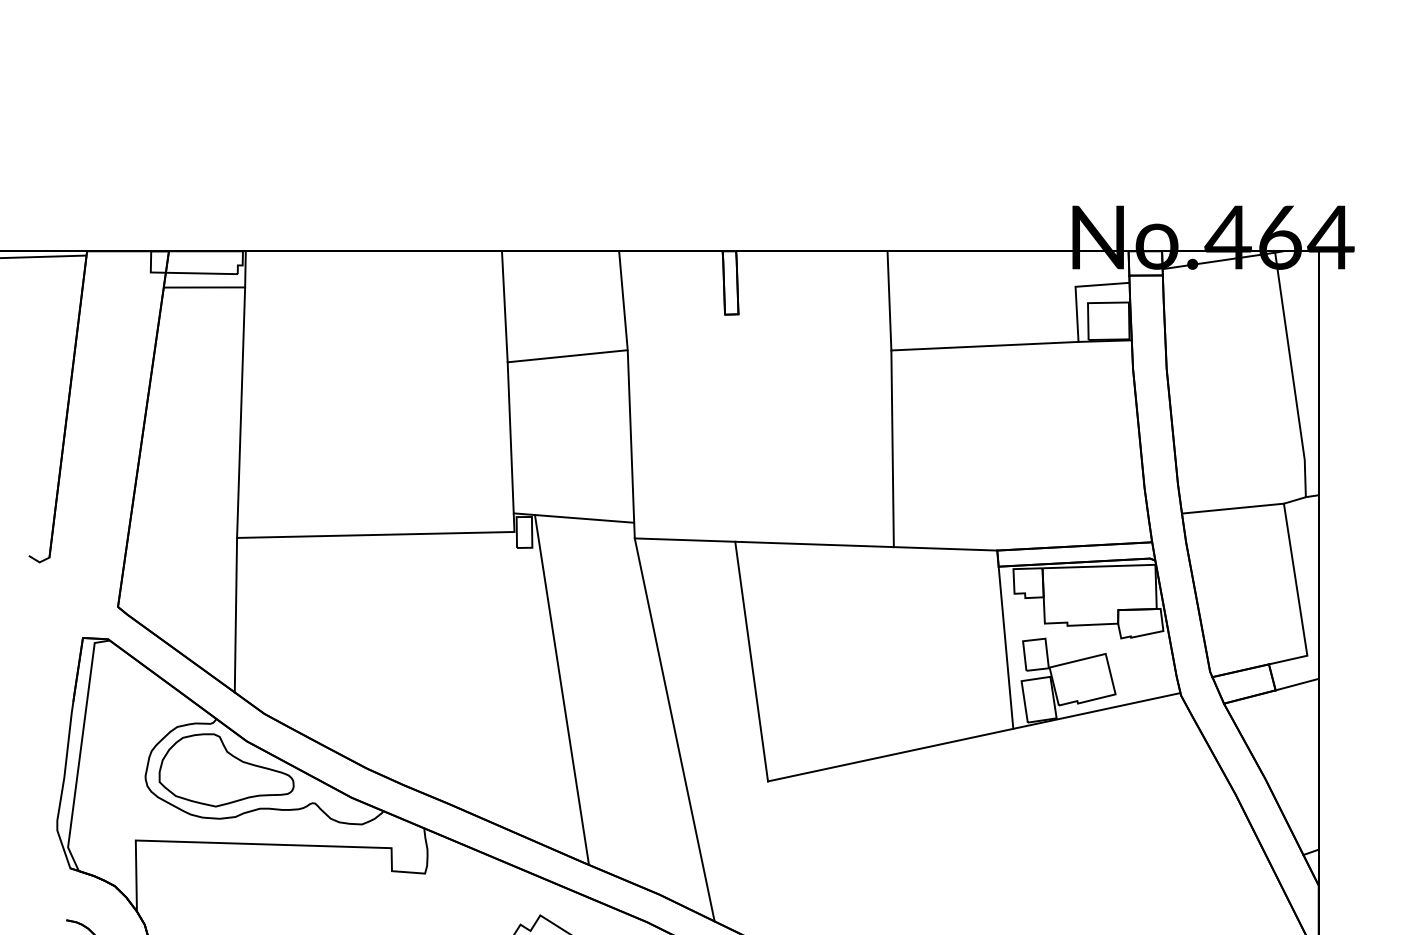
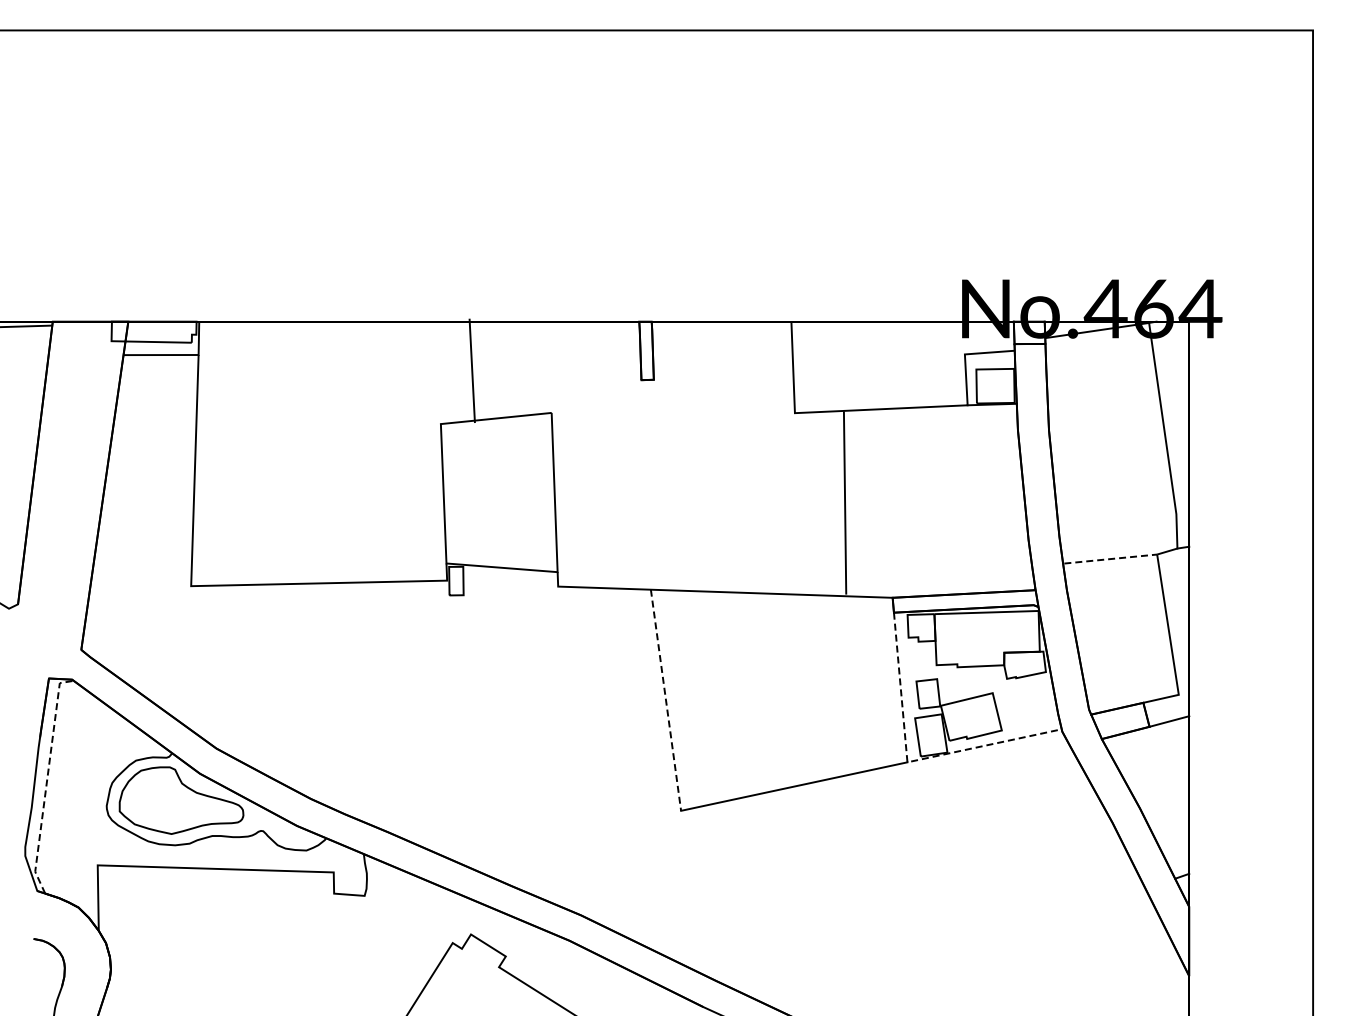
line: (623, 299) -> (547, 366), removed
line: (504, 306) -> (471, 370), moved
line: (891, 448) -> (844, 502), moved
line: (1233, 509) -> (1110, 559), solid -> dashed
line: (236, 615) -> (190, 657), removed
line: (752, 661) -> (666, 700), solid -> dashed
line: (561, 690) -> (490, 726), removed
line: (1016, 727) -> (910, 761), solid -> dashed
line: (674, 730) -> (594, 763), removed
line: (80, 749) -> (46, 781), solid -> dashed

